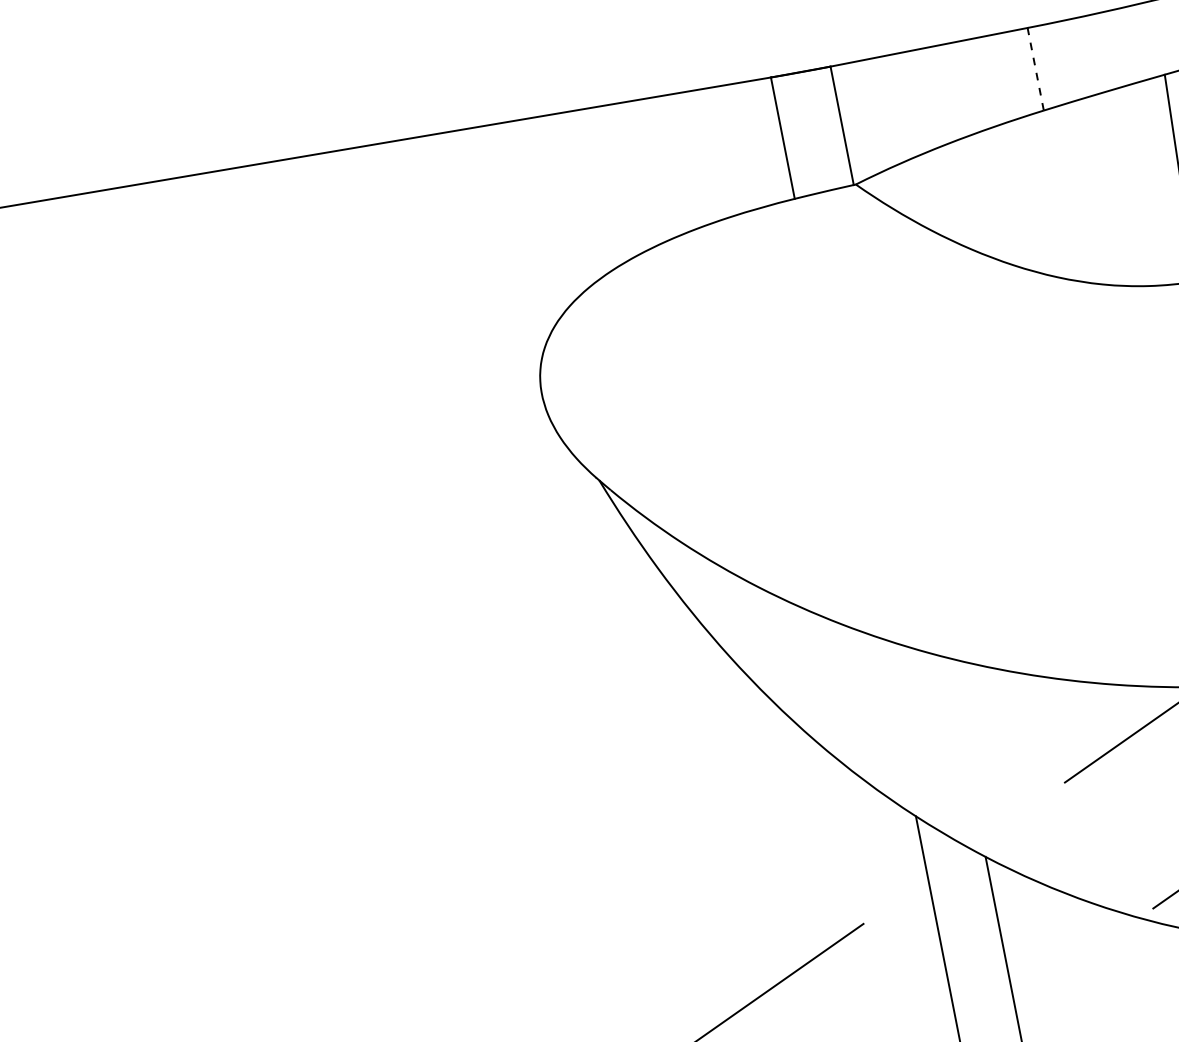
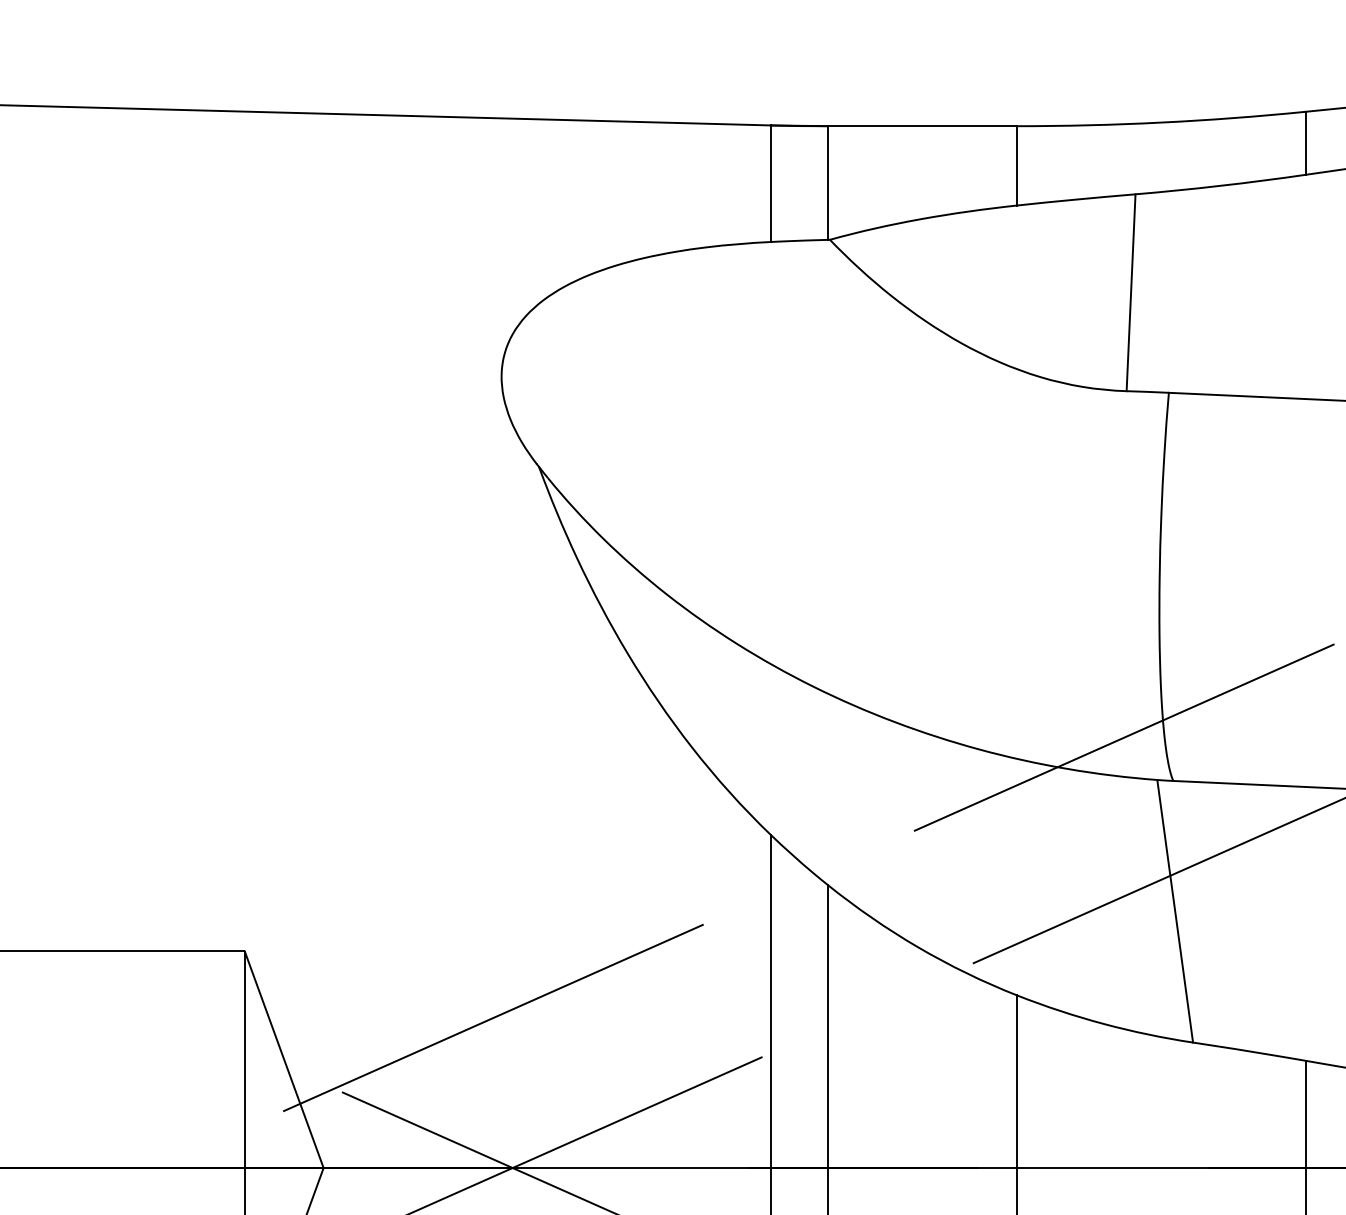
line: (1036, 68) -> (1017, 165), dashed -> solid

